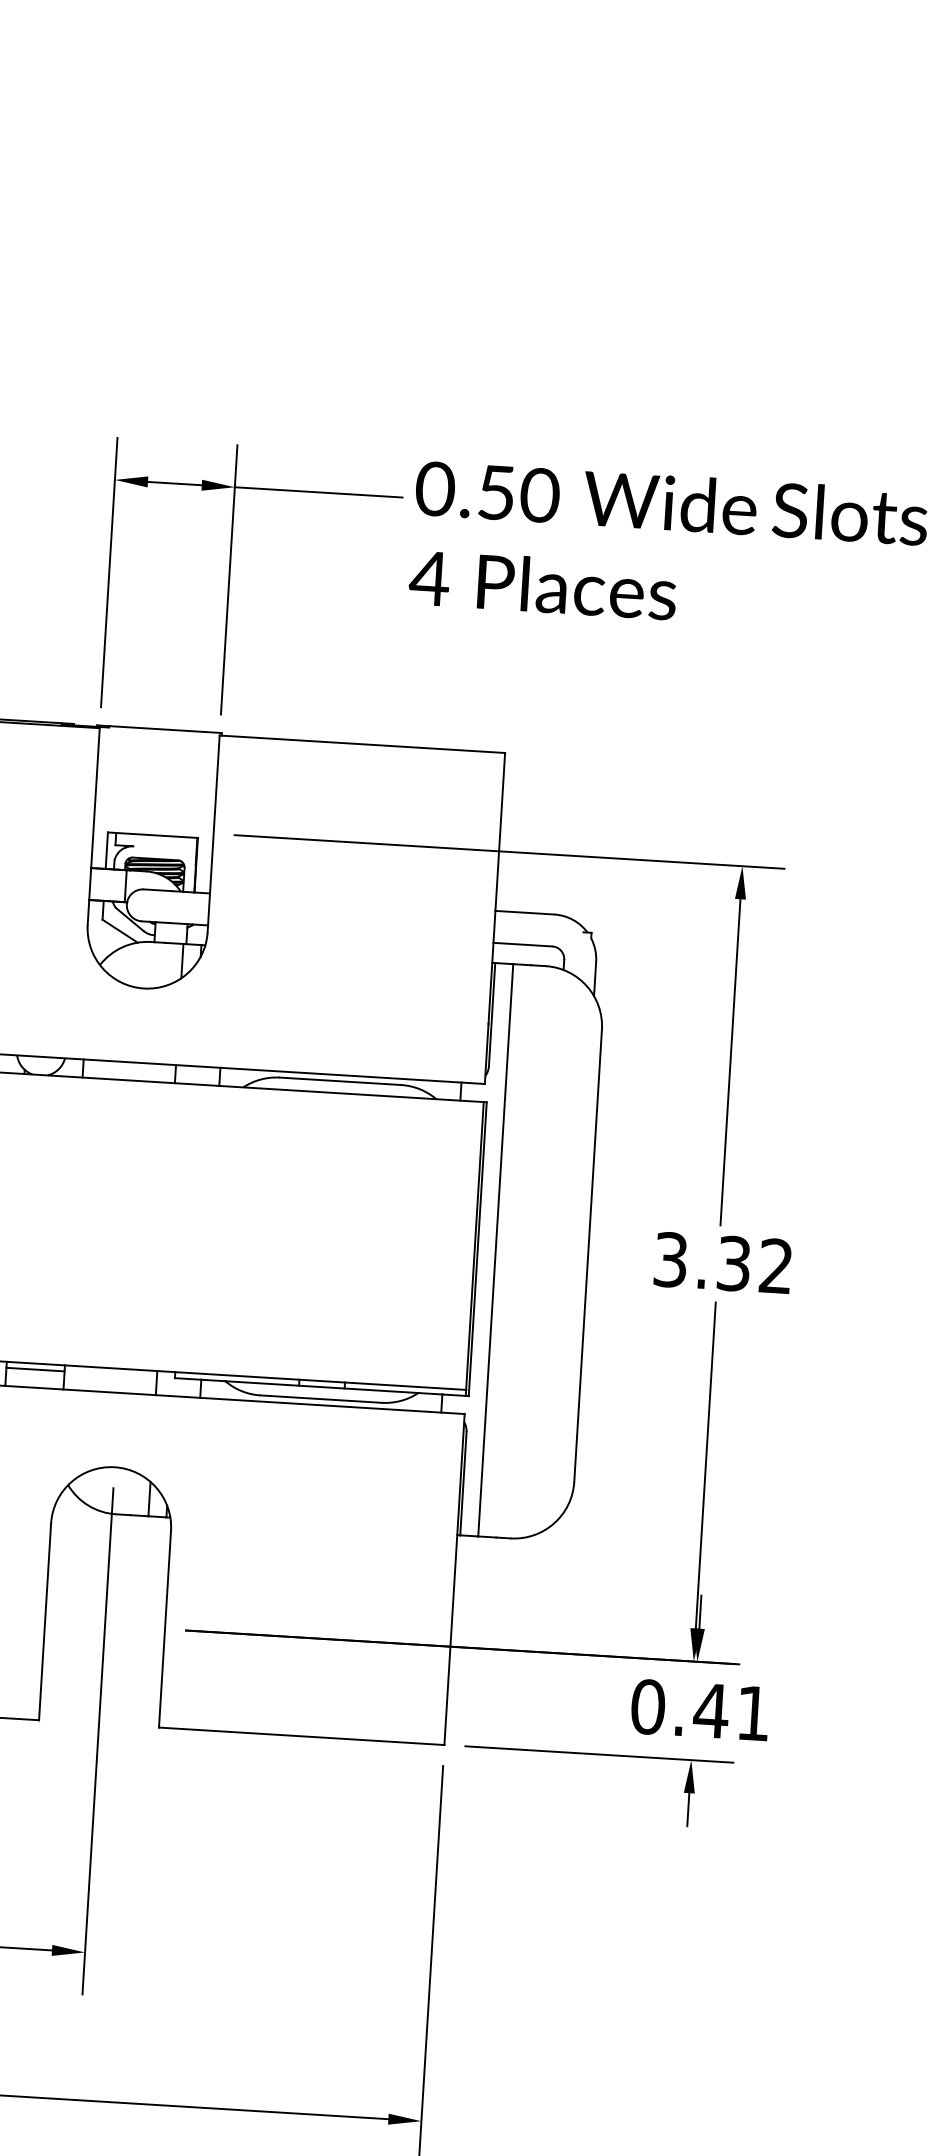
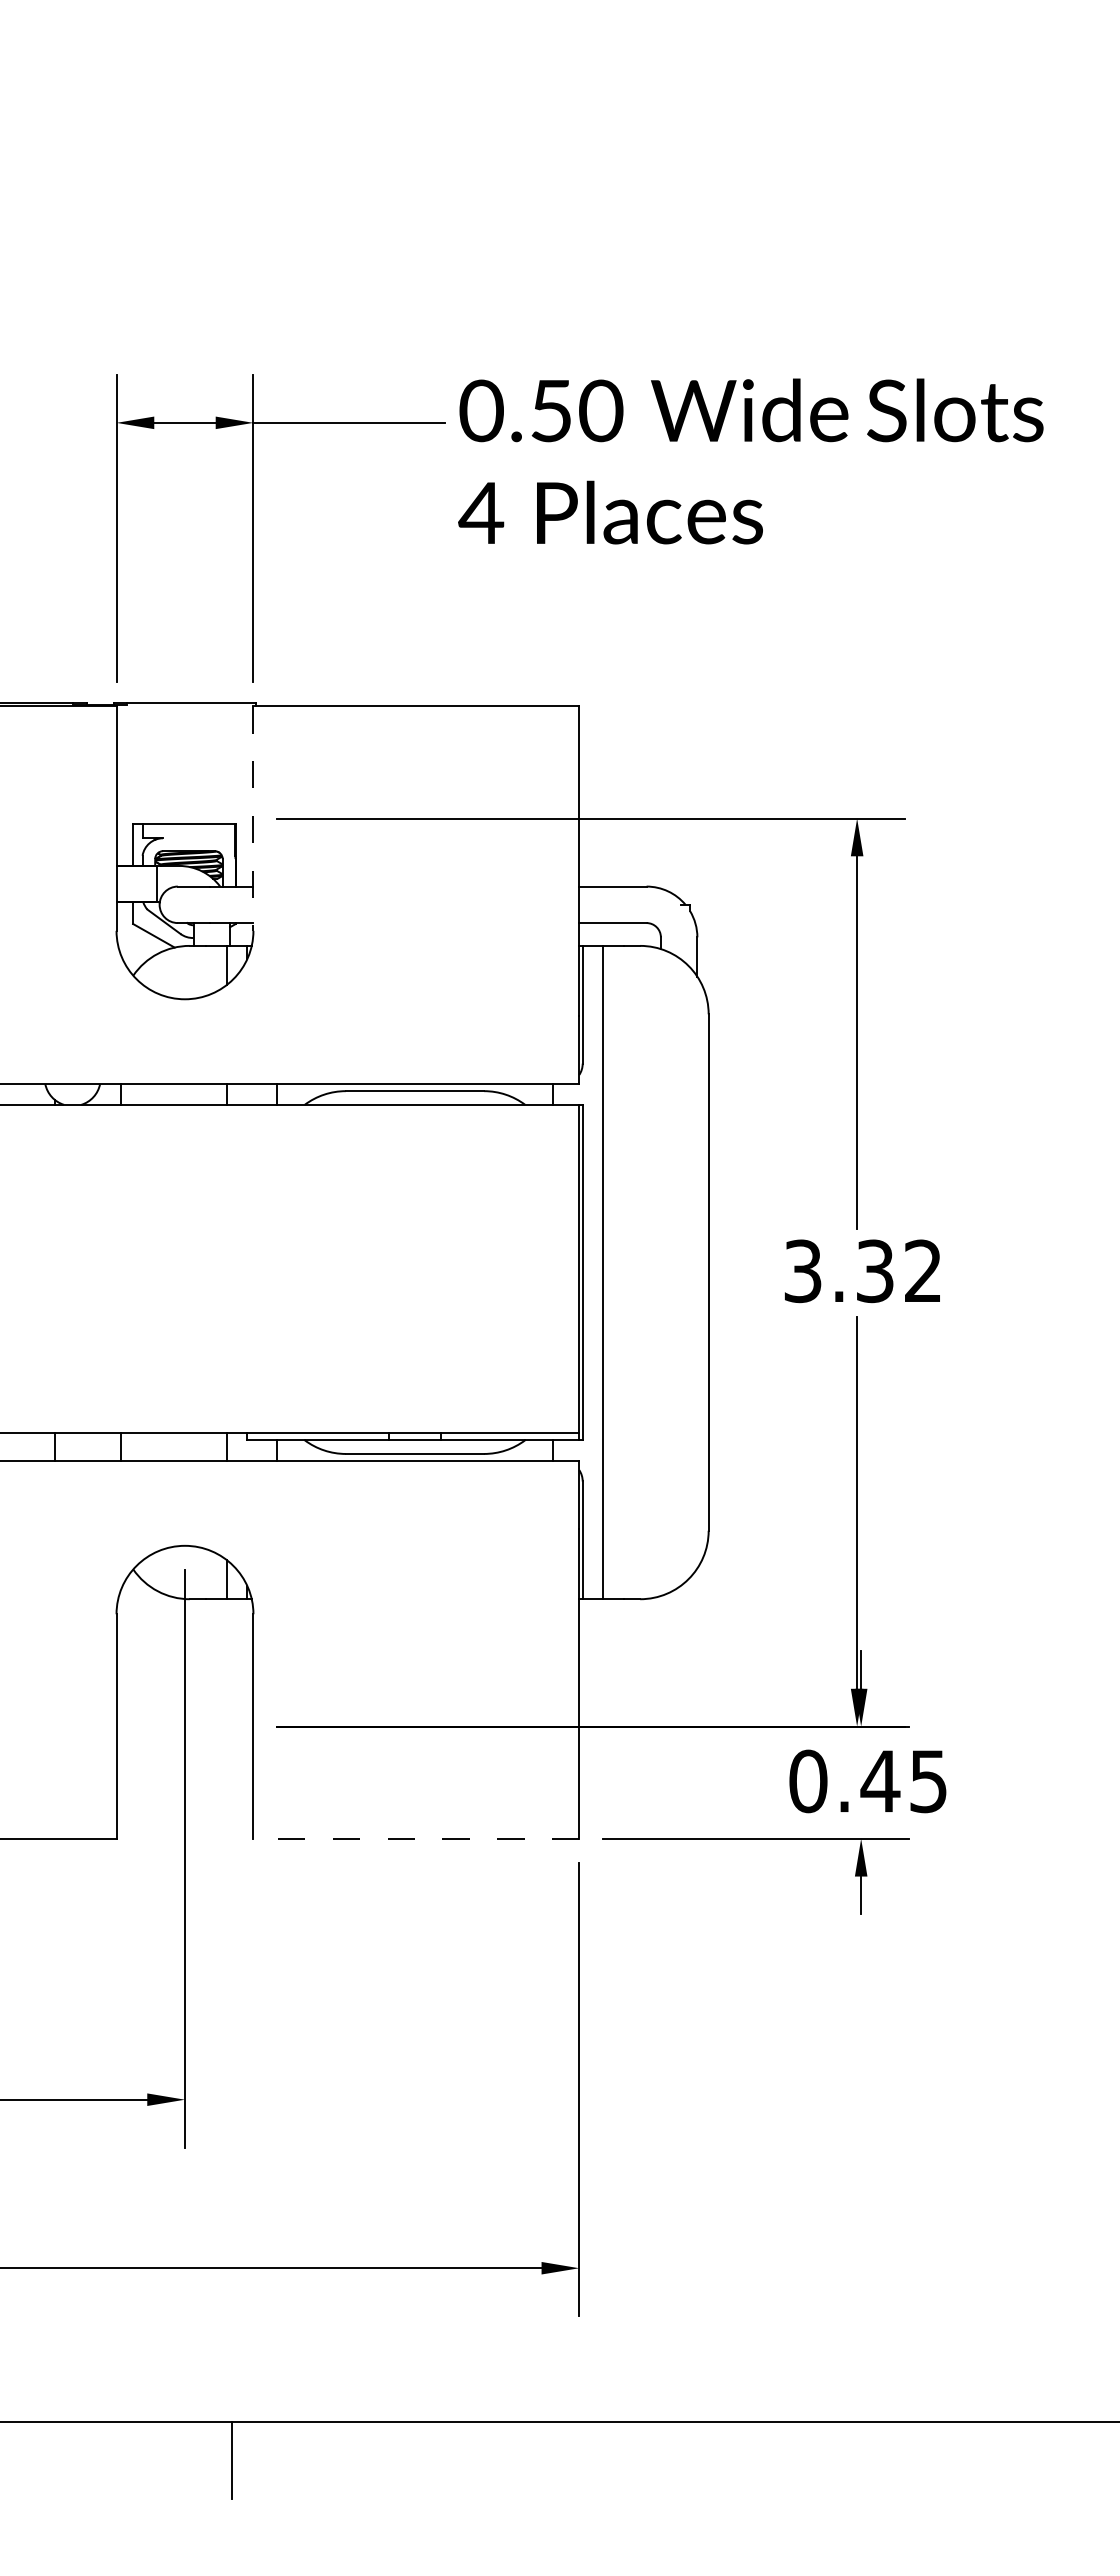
line: (213, 834) -> (253, 819), solid -> dashed
line: (34, 1369) -> (87, 1440), removed
text: (753, 1713) -> (928, 1781), 0.41 -> 0.45
line: (301, 1736) -> (416, 1838), solid -> dashed

